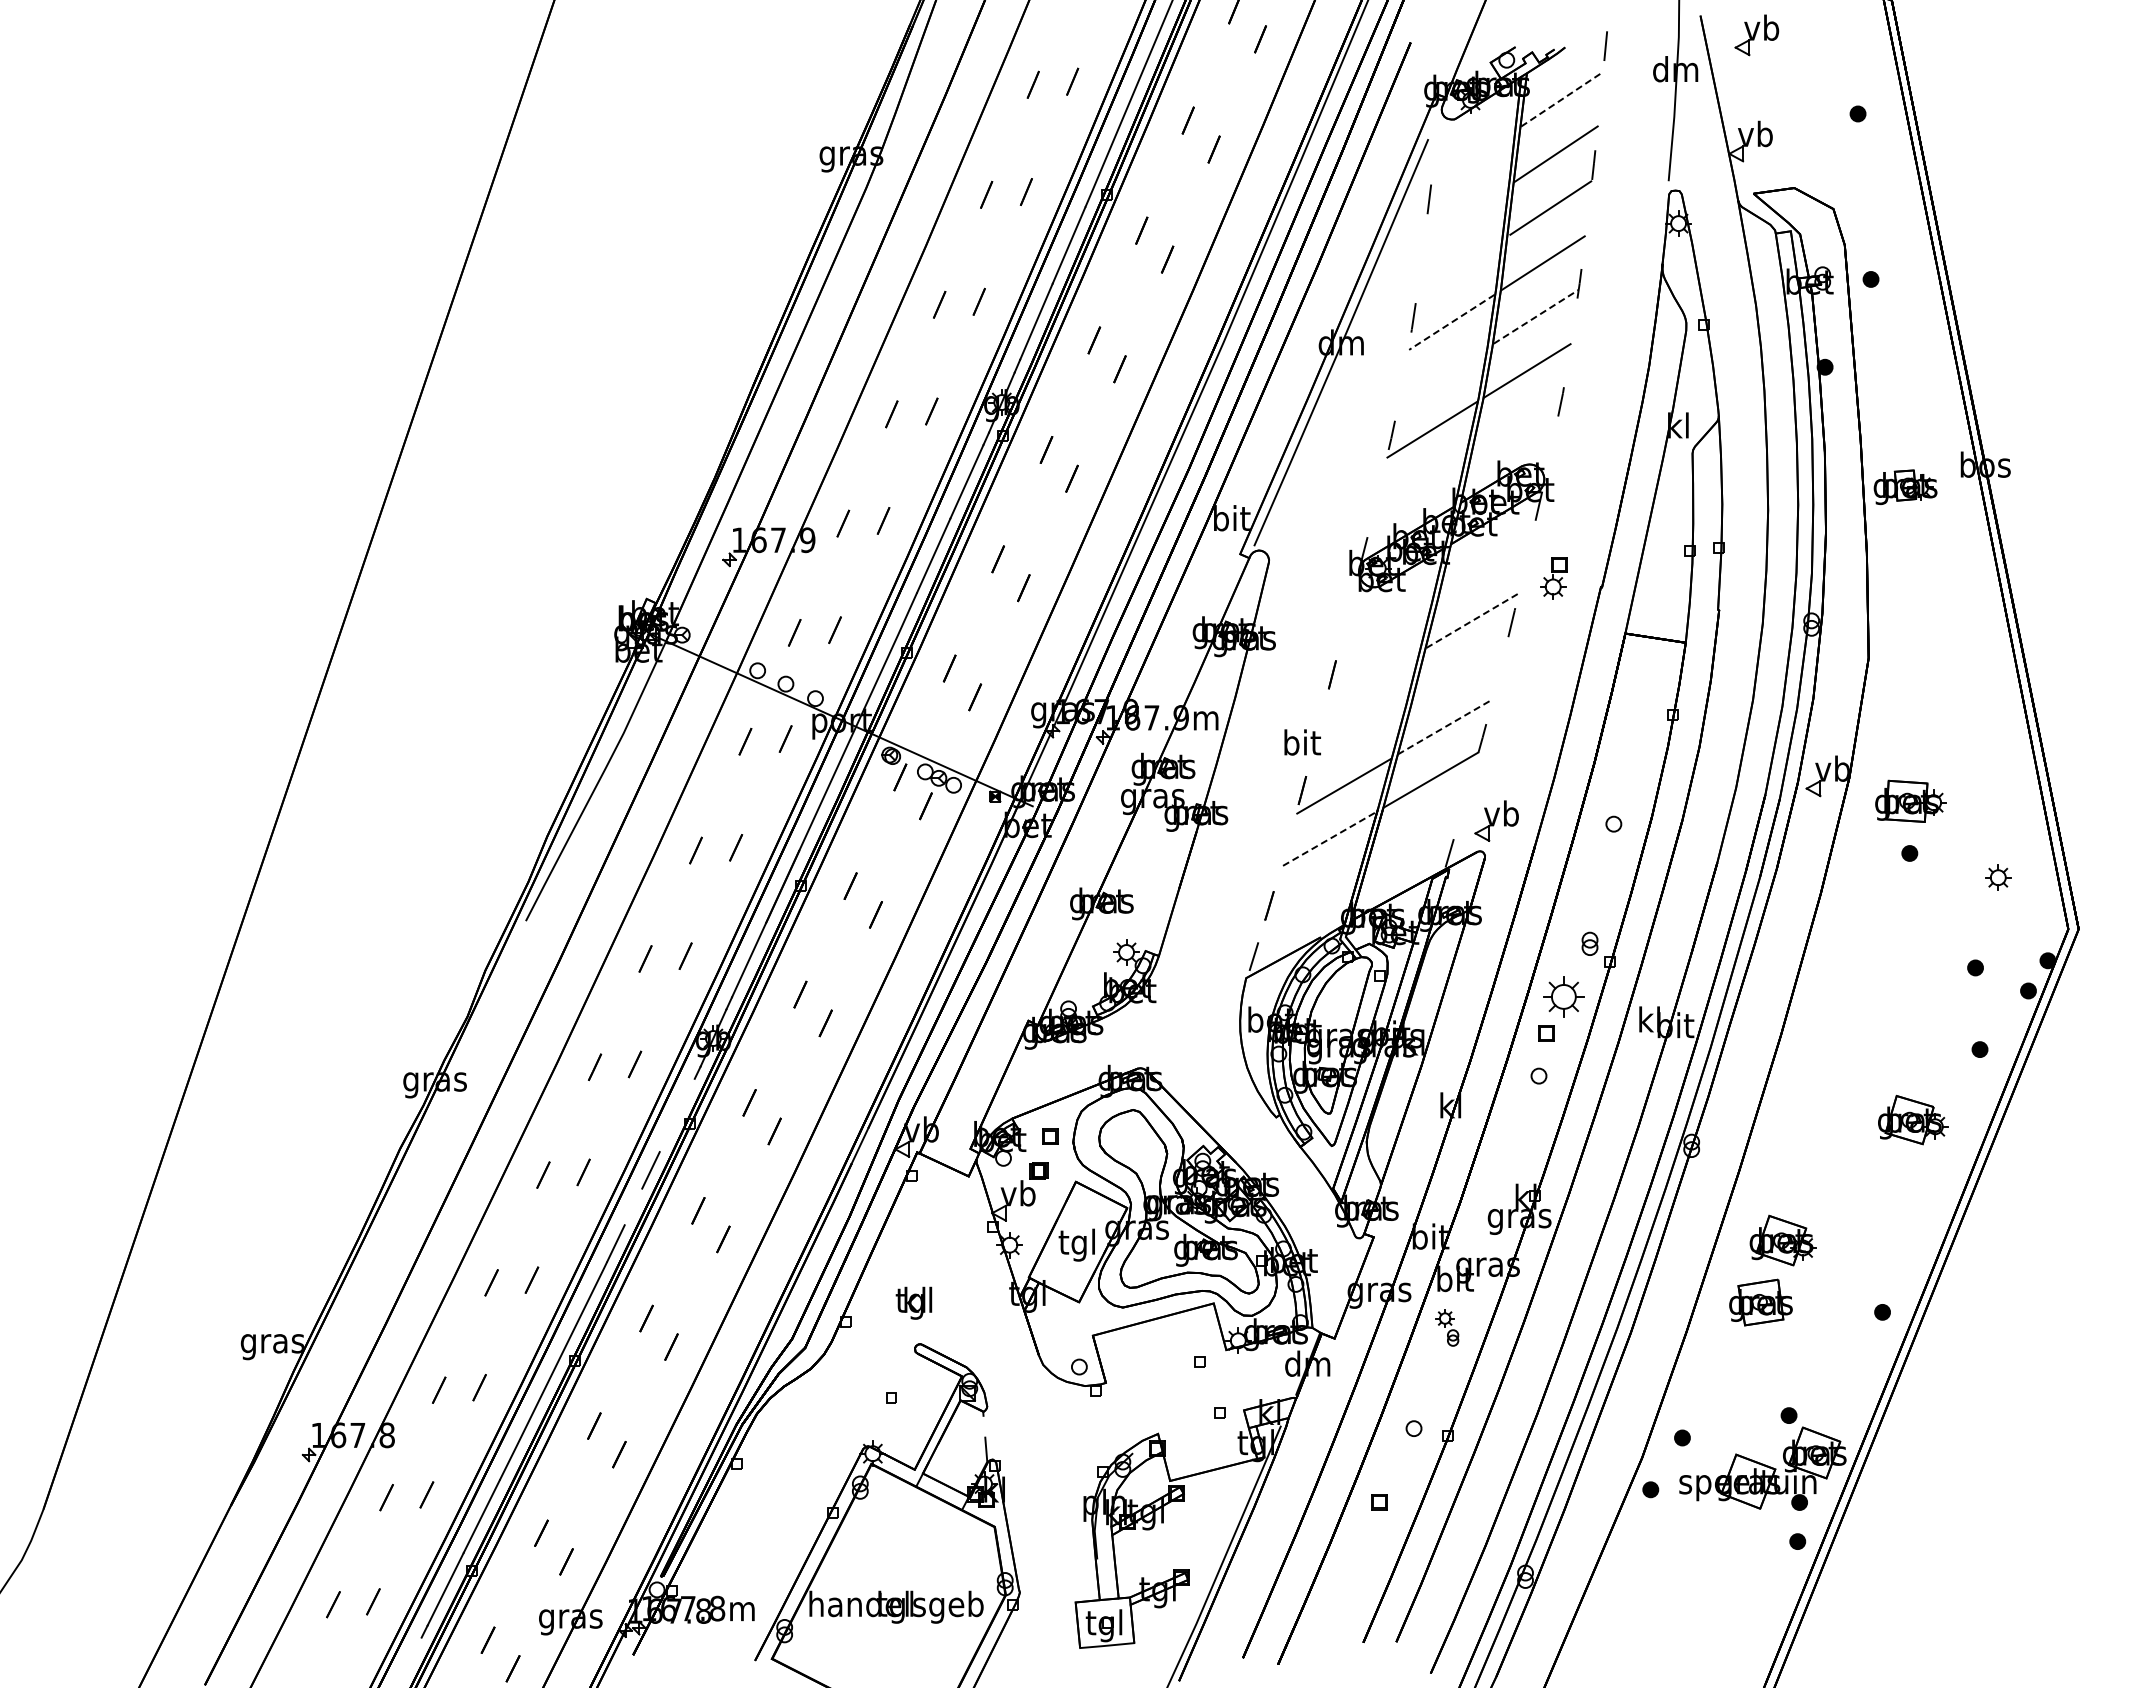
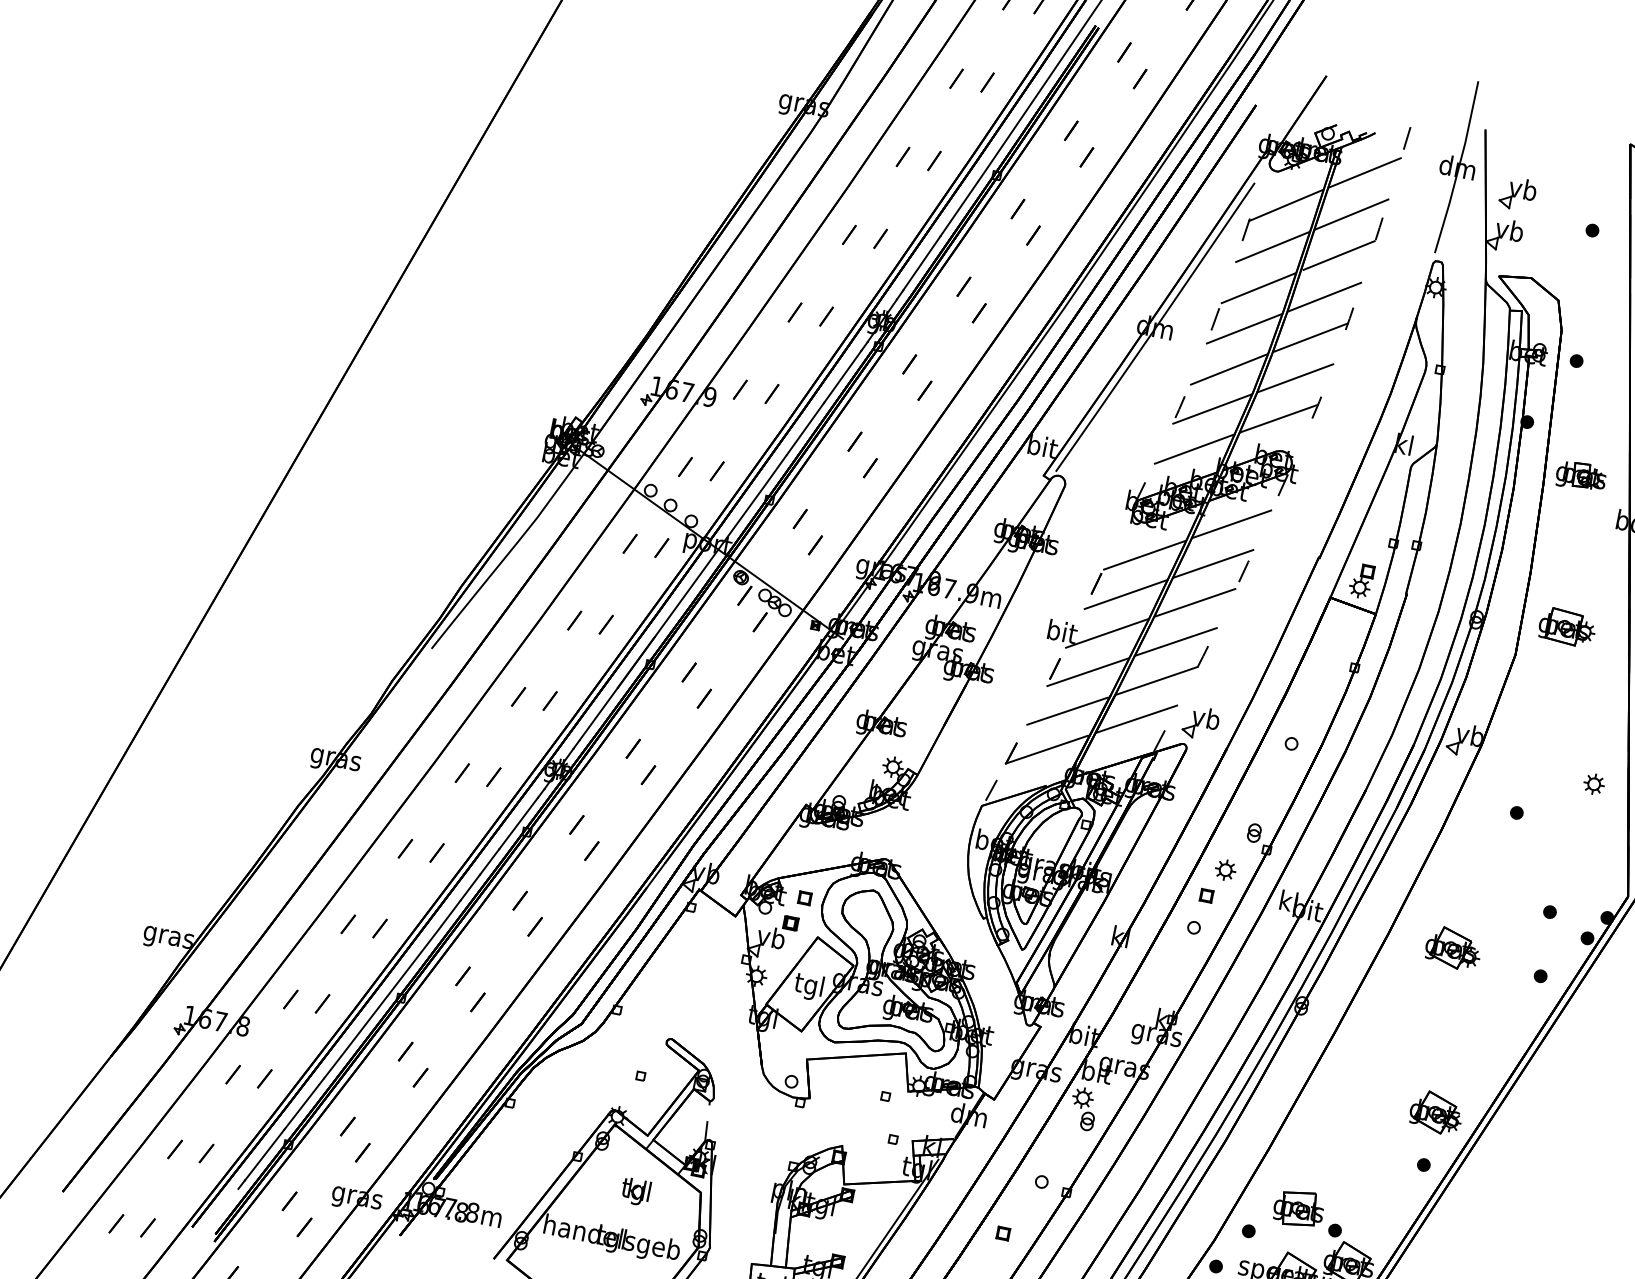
part: (1756, 35) -> (1517, 194), moved
line: (1562, 99) -> (1365, 173), dashed -> solid
line: (1472, 159) -> (1285, 205), added
line: (1466, 213) -> (1272, 246), added
line: (1459, 268) -> (1258, 288), added
line: (1536, 316) -> (1311, 337), dashed -> solid
line: (1451, 322) -> (1244, 328), dashed -> solid
line: (1442, 376) -> (1228, 369), added
line: (1516, 424) -> (1278, 418), added
line: (1419, 483) -> (1194, 448), added
part: (1905, 487) -> (1581, 476), moved
line: (1484, 567) -> (1231, 524), added
part: (1553, 578) -> (1361, 581), moved
line: (1472, 620) -> (1213, 563), dashed -> solid
line: (1385, 627) -> (1145, 555), added
line: (1459, 673) -> (1195, 602), added
line: (1371, 680) -> (1125, 594), added
line: (1445, 727) -> (1176, 642), dashed -> solid
line: (1358, 733) -> (1107, 633), added
part: (1910, 800) -> (1567, 626), moved
line: (1415, 832) -> (1136, 719), added
line: (1328, 839) -> (1067, 711), dashed -> solid
part: (1998, 877) -> (1594, 784), moved
line: (1312, 891) -> (1047, 748), added
part: (1563, 996) -> (1225, 869), size x0.62
line: (676, 1115) -> (518, 823), added
part: (1913, 1119) -> (1453, 948), moved
line: (633, 1206) -> (470, 887), added
part: (1782, 1240) -> (1435, 1112), moved
text: (913, 1302) -> (635, 1191), moved
part: (1760, 1302) -> (1298, 1208), moved
part: (1447, 1327) -> (1083, 1108), size x1.43

